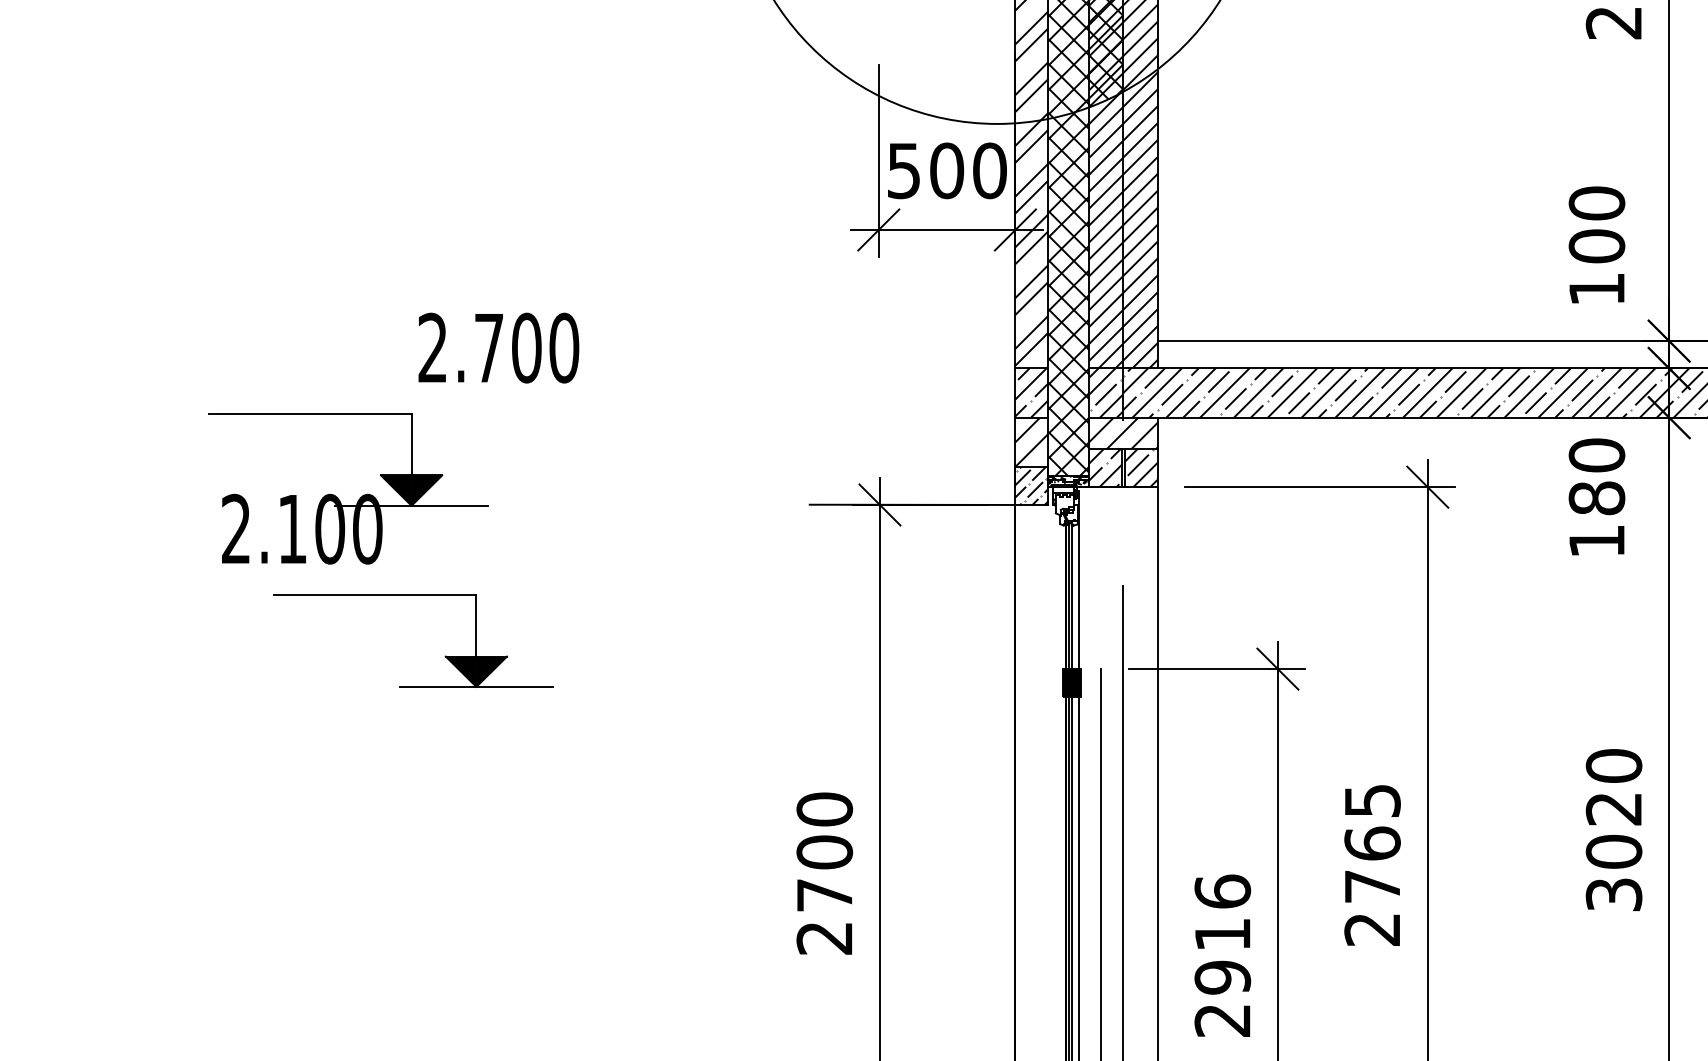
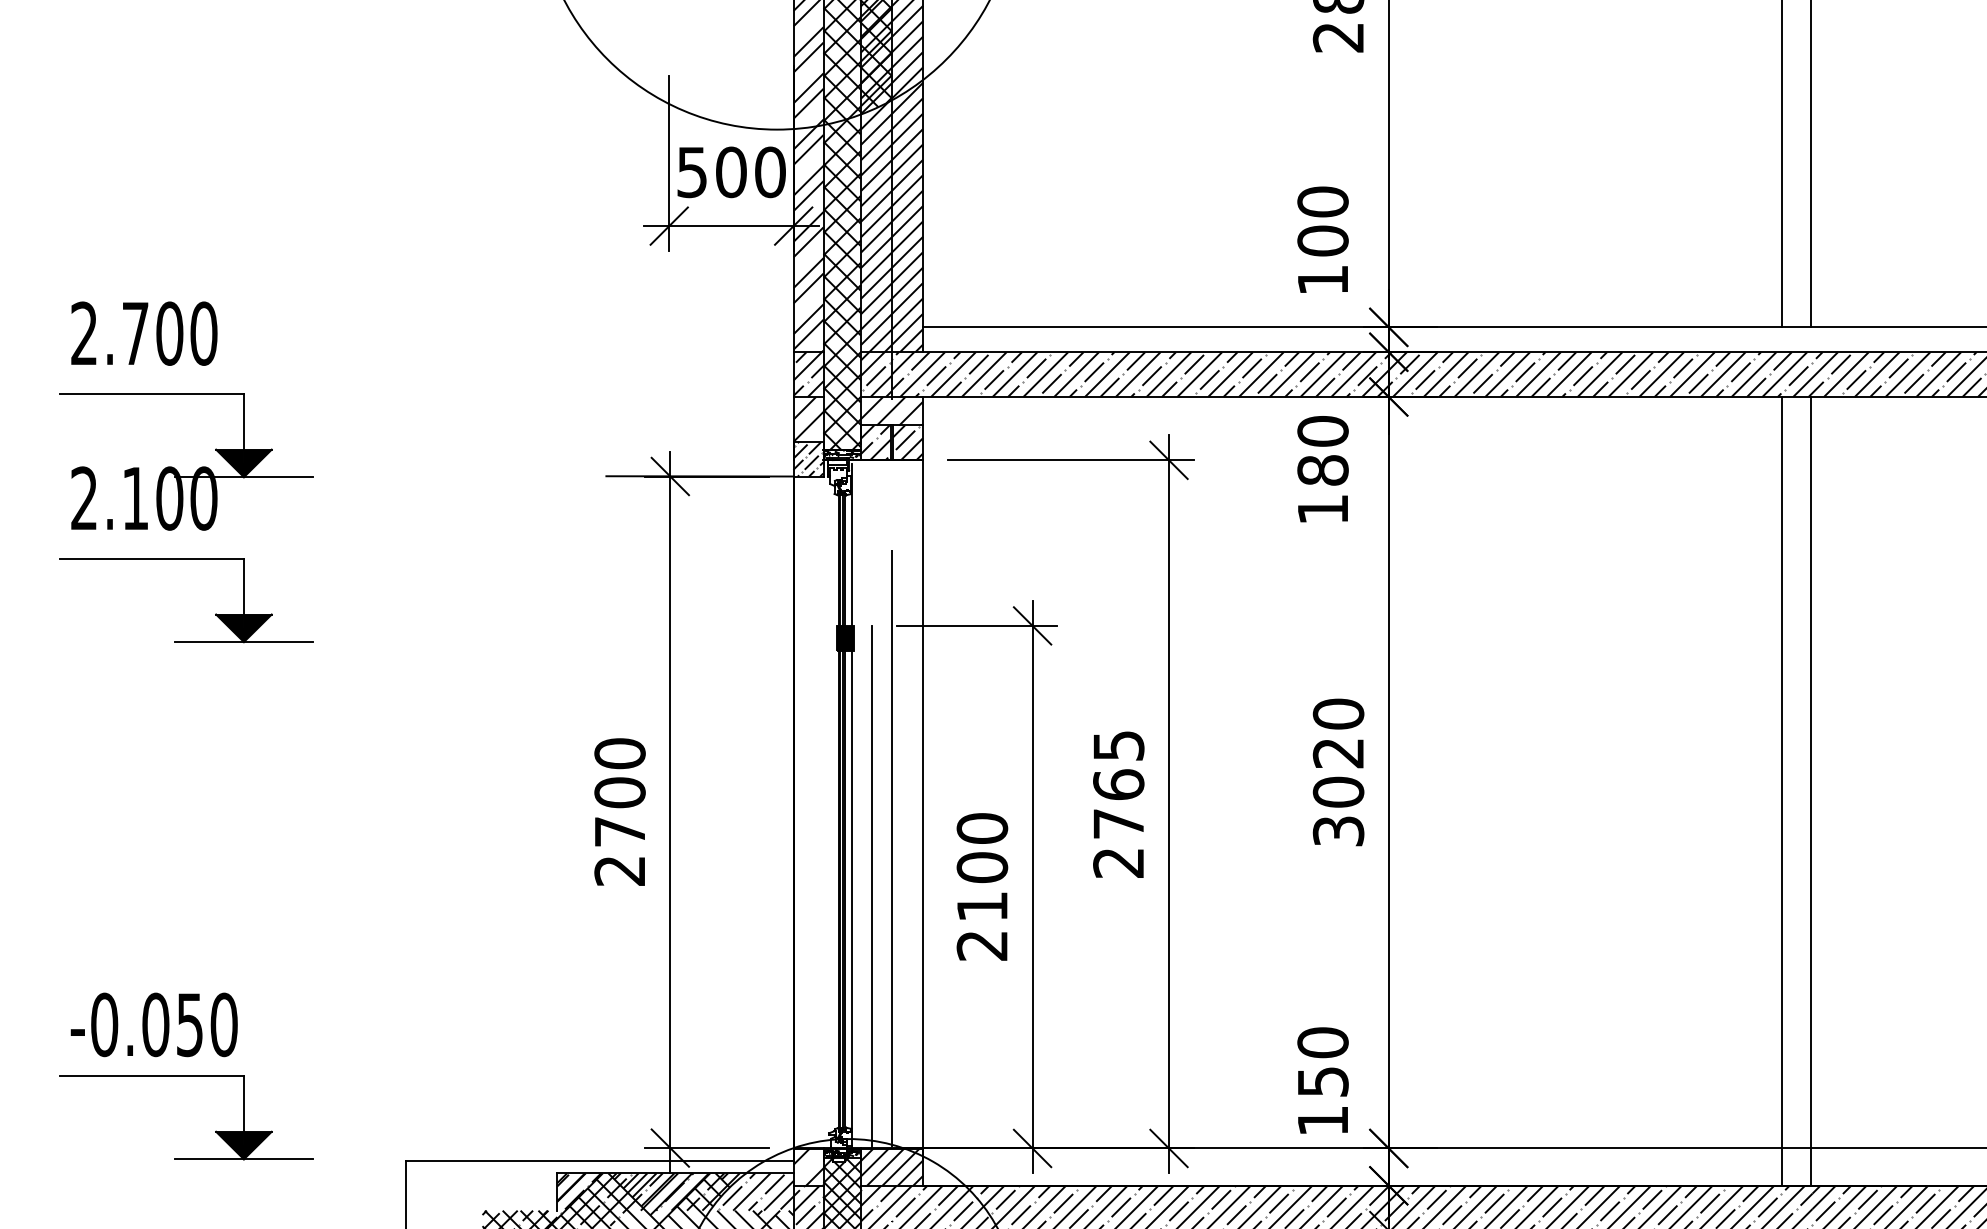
text: (498, 347) -> (144, 333), moved
part: (445, 655) -> (215, 613), moved
text: (1222, 934) -> (982, 867), 2916 -> 2100

